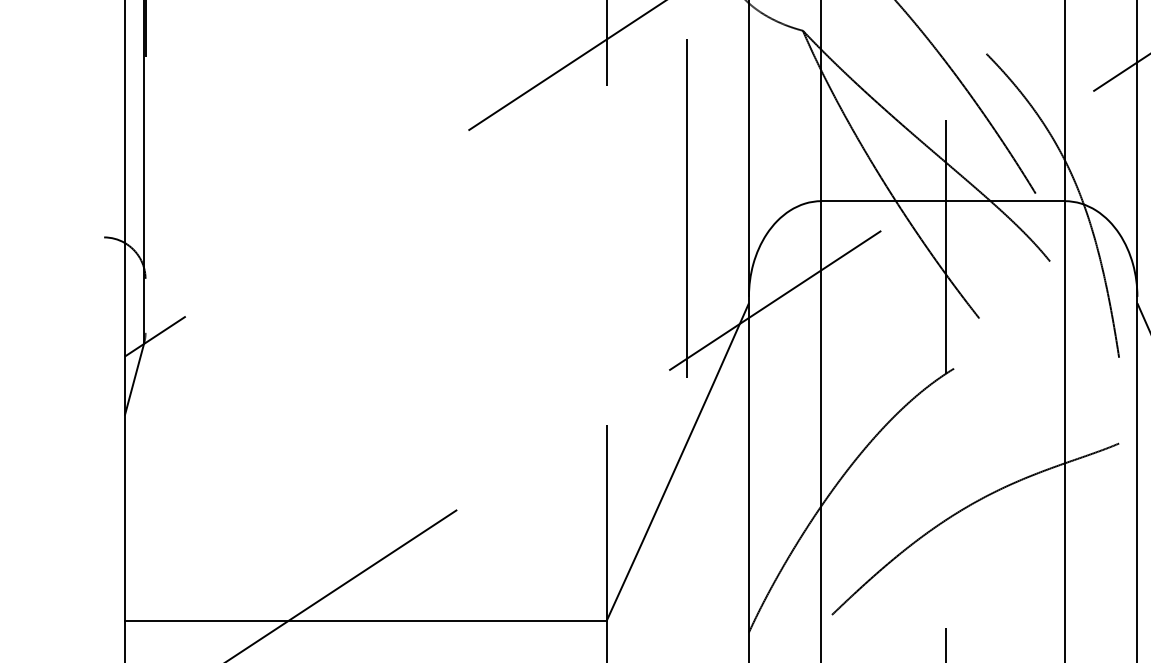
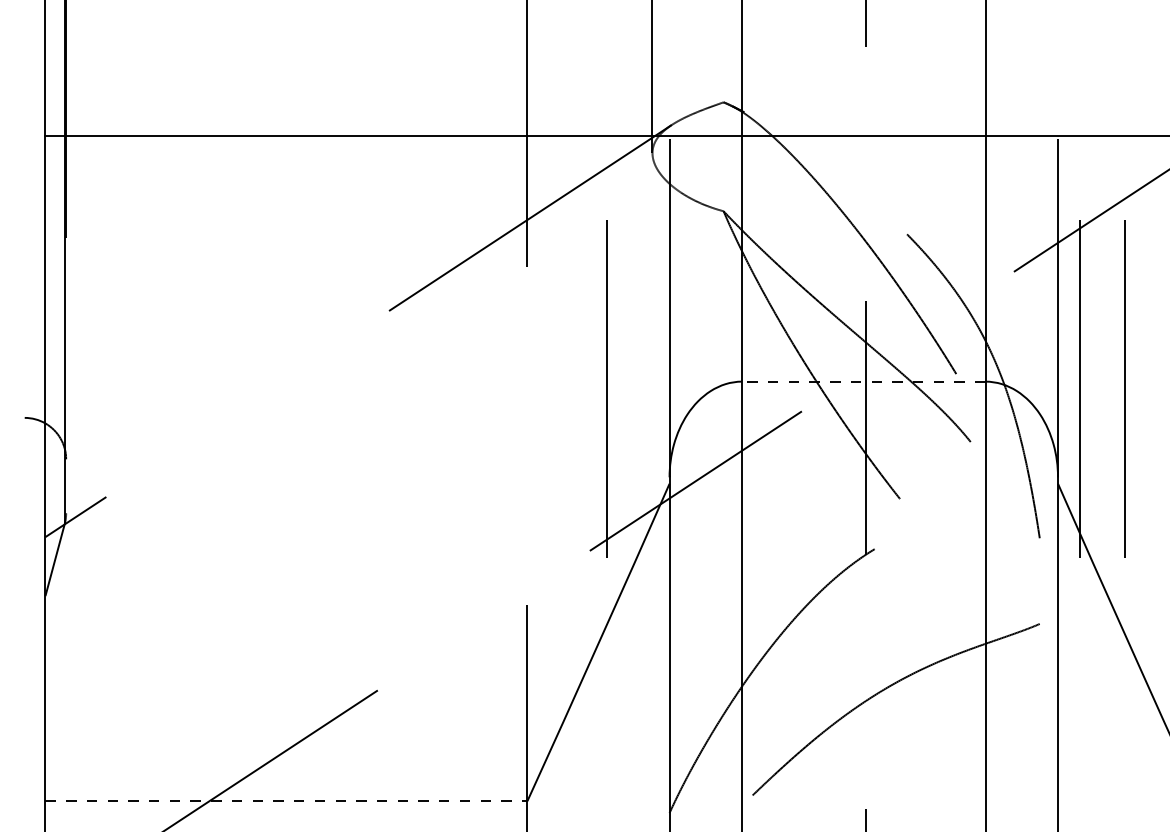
line: (942, 201) -> (863, 381), solid -> dashed
line: (365, 621) -> (286, 801), solid -> dashed

